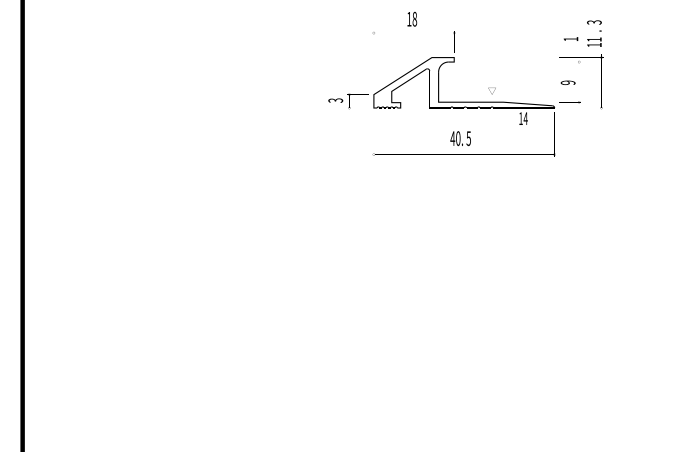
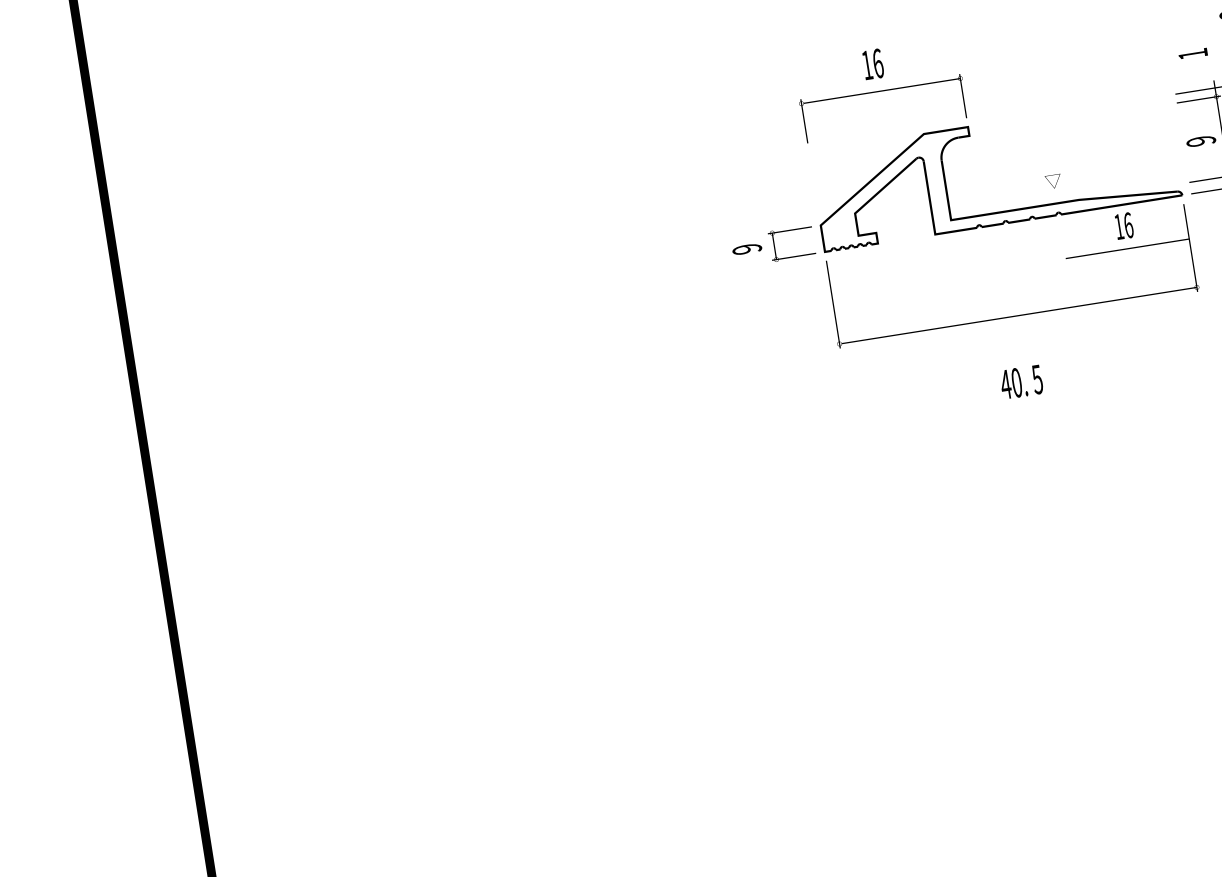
text: (414, 18) -> (877, 62), 18 -> 16
text: (335, 100) -> (746, 249), 3 -> 9
text: (525, 118) -> (1128, 225), 14 -> 16
text: (460, 138) -> (1021, 381), moved

